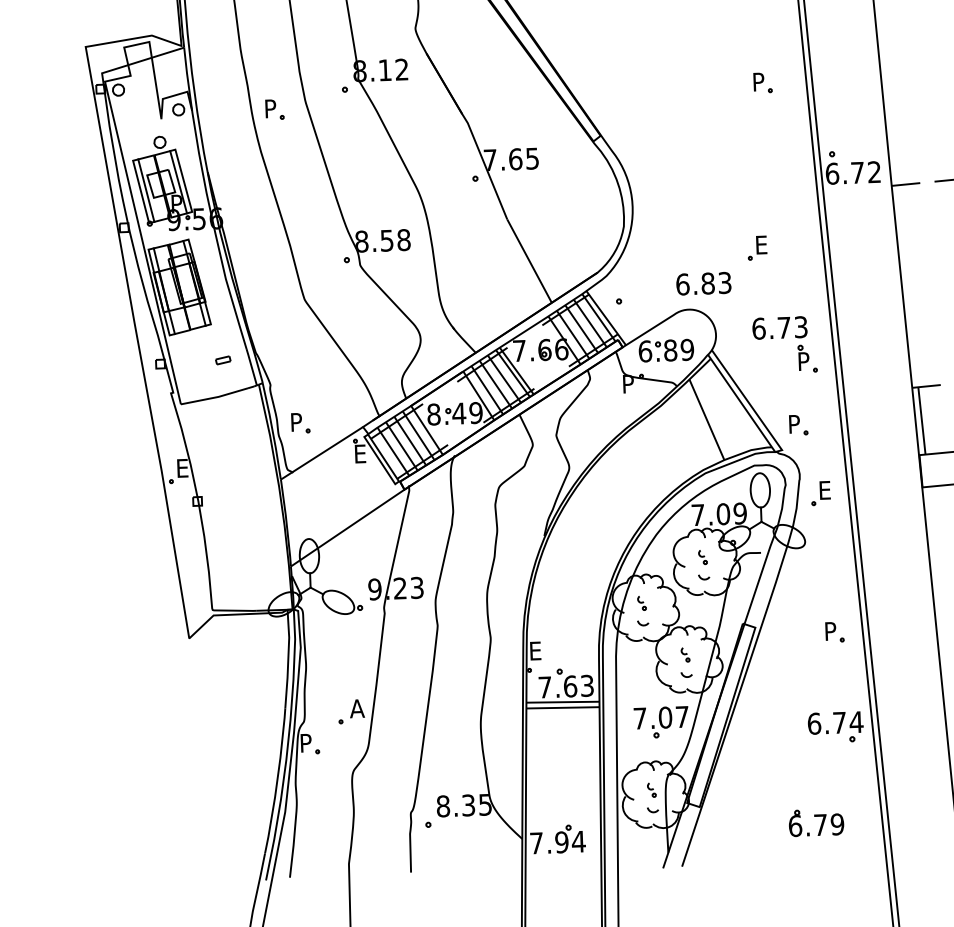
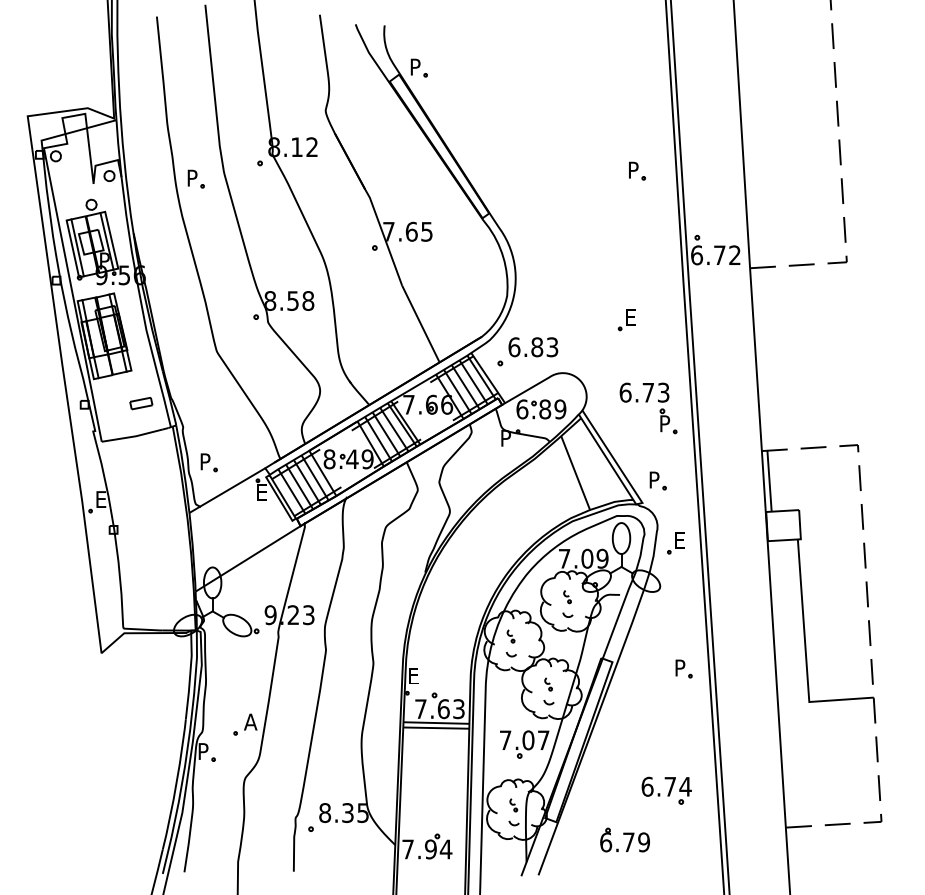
text: (703, 283) -> (533, 347), moved
part: (223, 360) -> (141, 403), size x1.67
part: (835, 727) -> (666, 790), moved
part: (815, 822) -> (624, 839), moved

